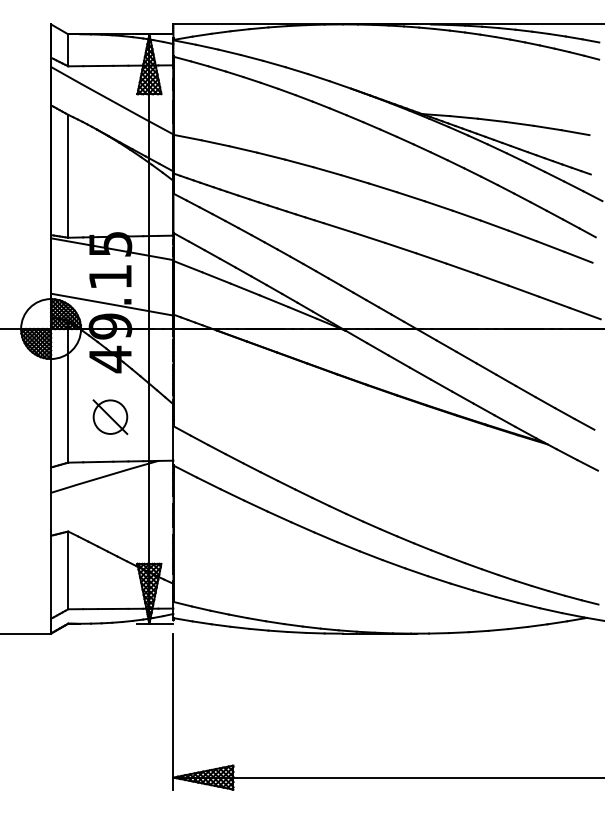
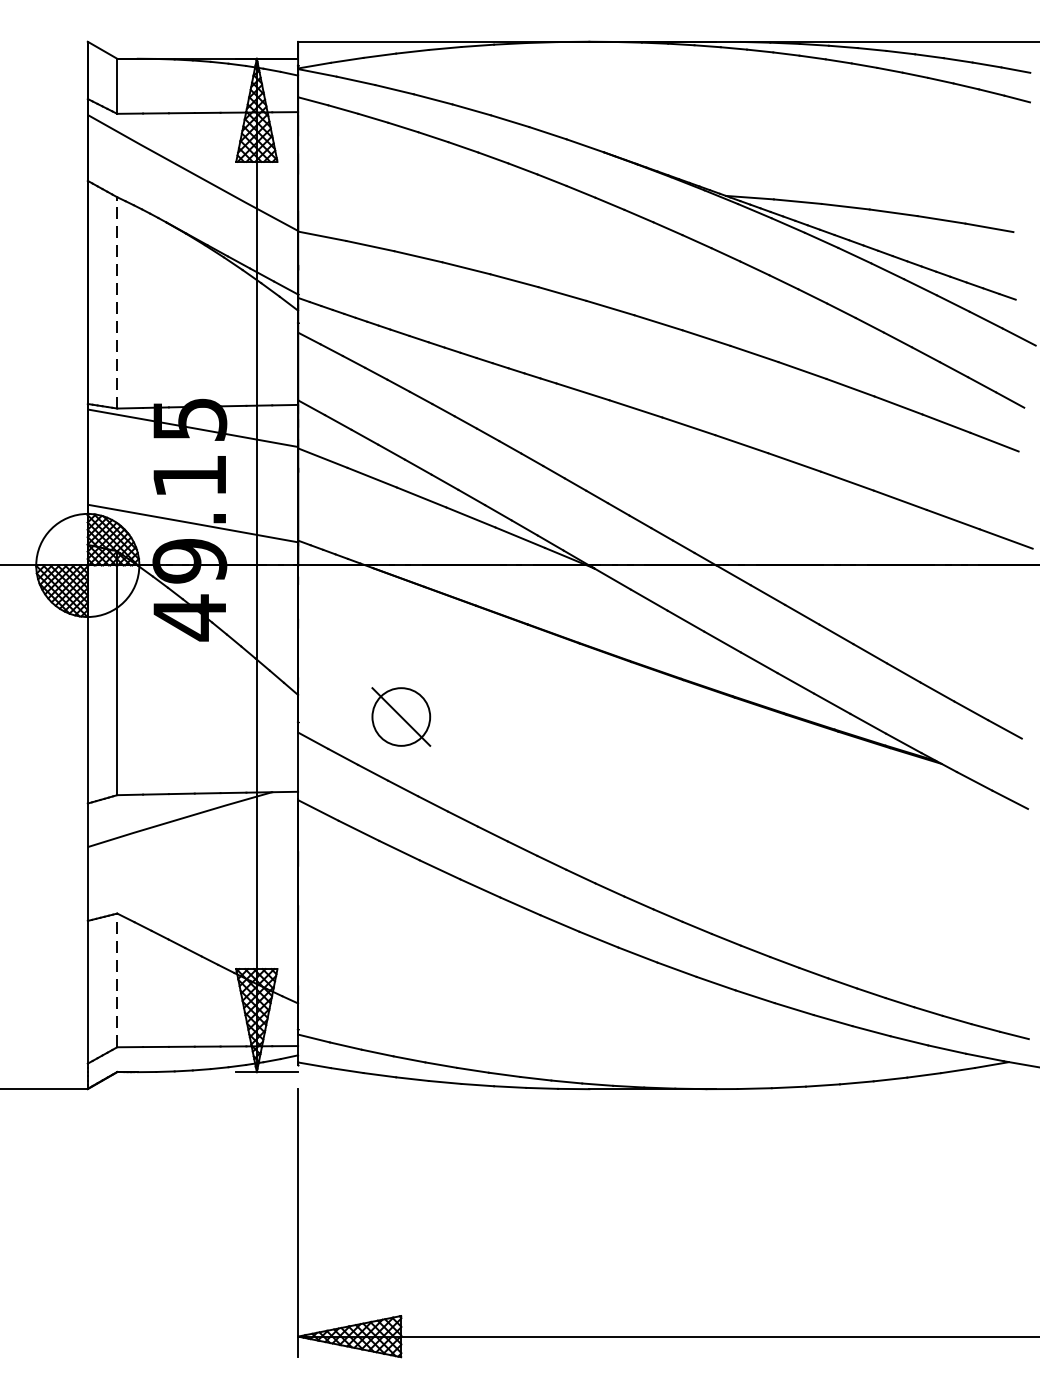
line: (68, 175) -> (117, 301), solid -> dashed
part: (110, 416) -> (401, 715), moved
line: (68, 570) -> (117, 980), solid -> dashed

